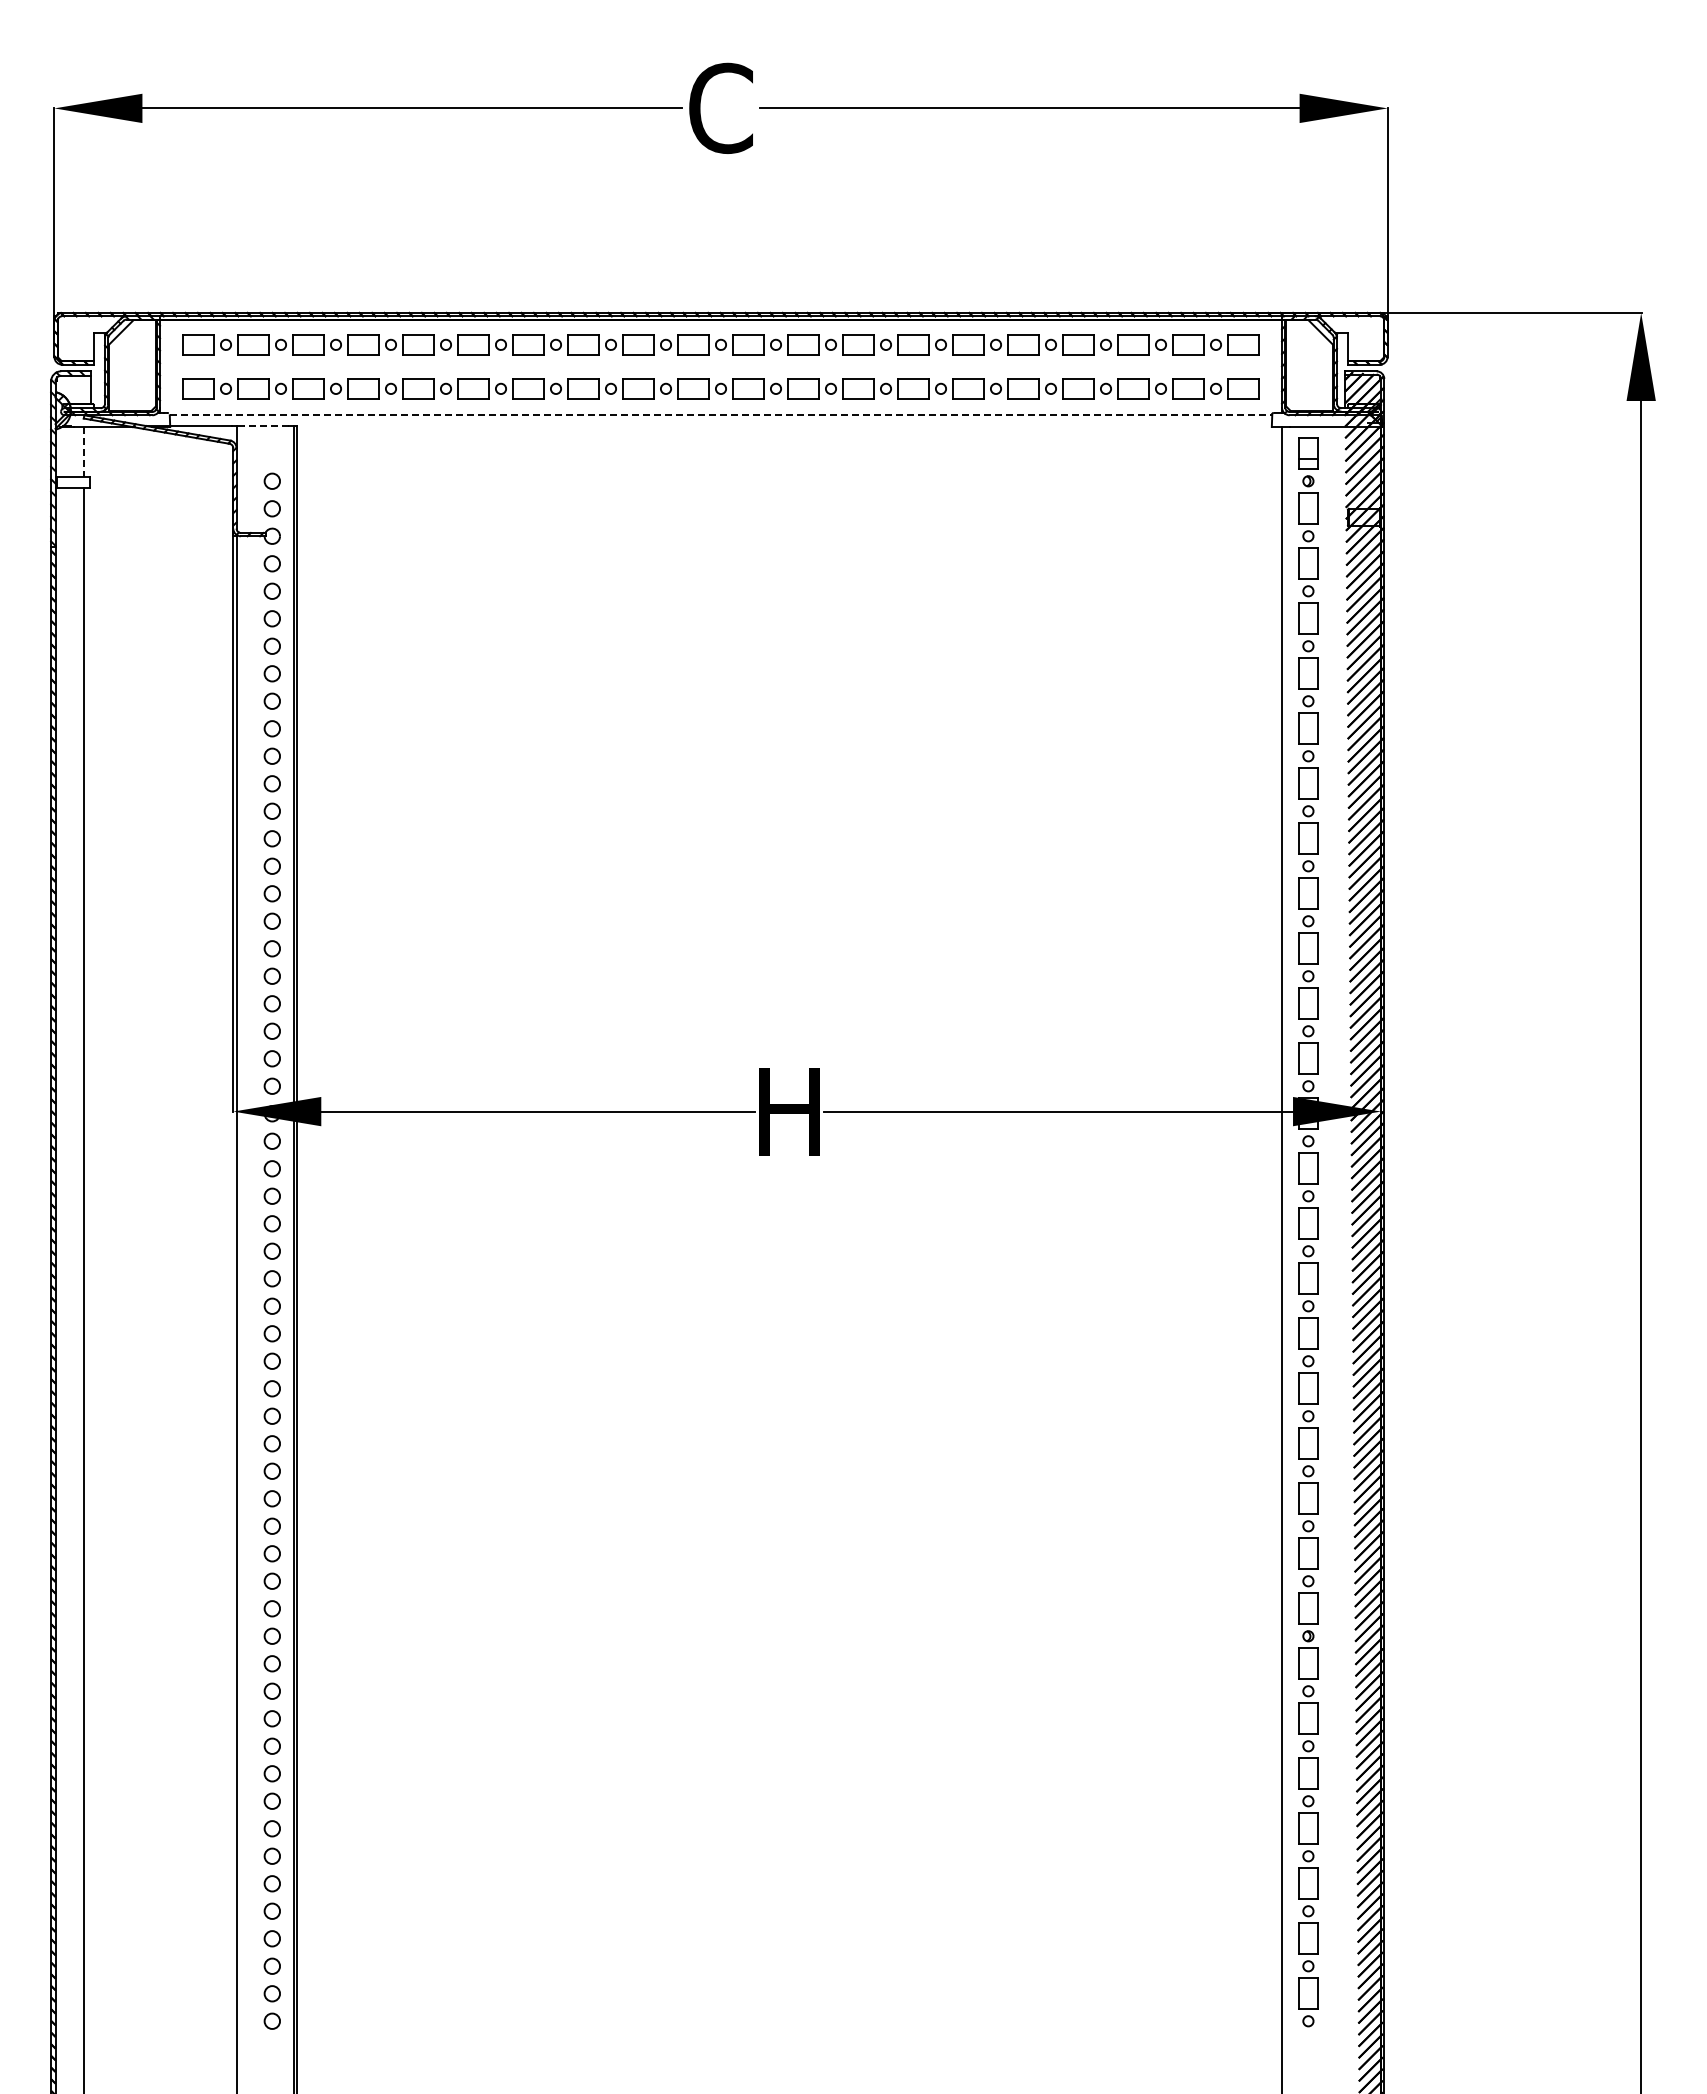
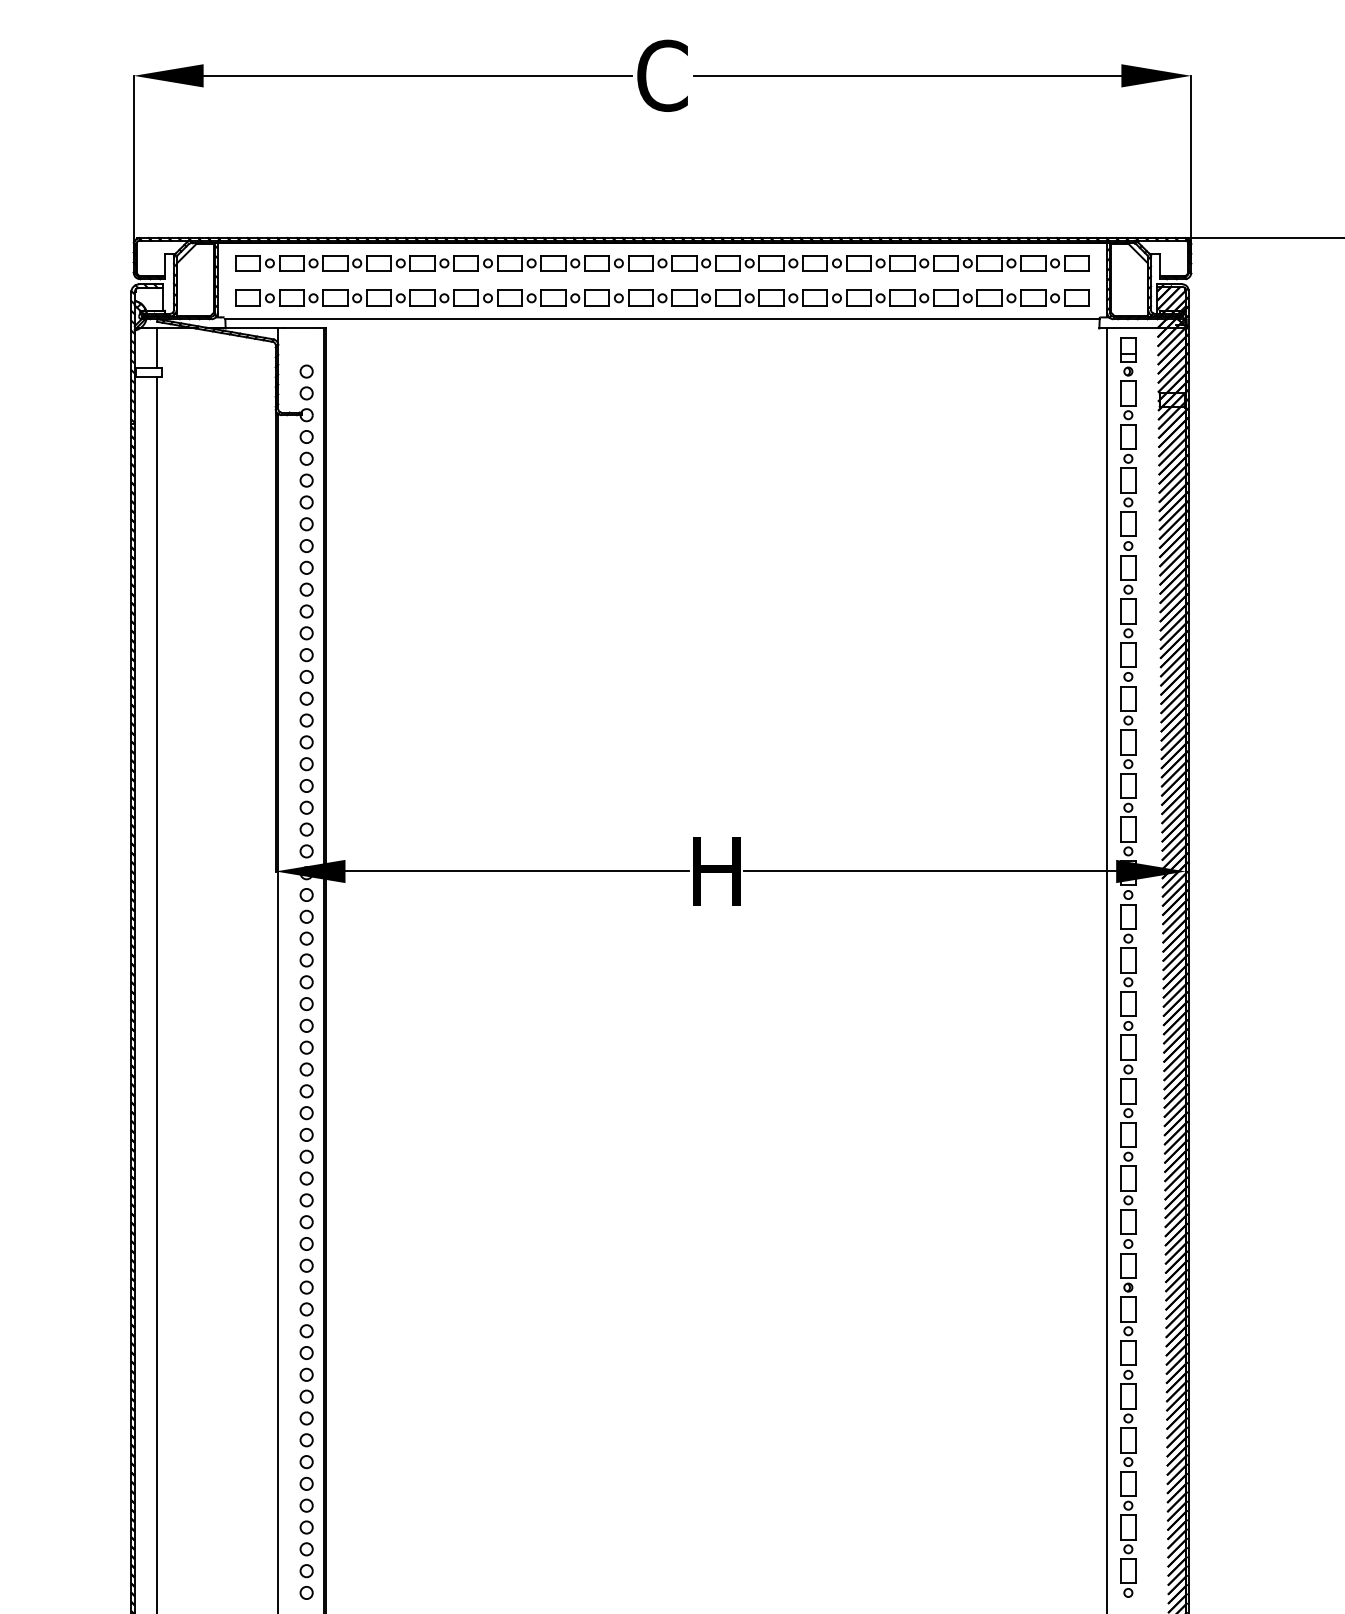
line: (721, 415) -> (662, 319), dashed -> solid
line: (266, 426) -> (302, 328), dashed -> solid
line: (84, 451) -> (157, 347), dashed -> solid

